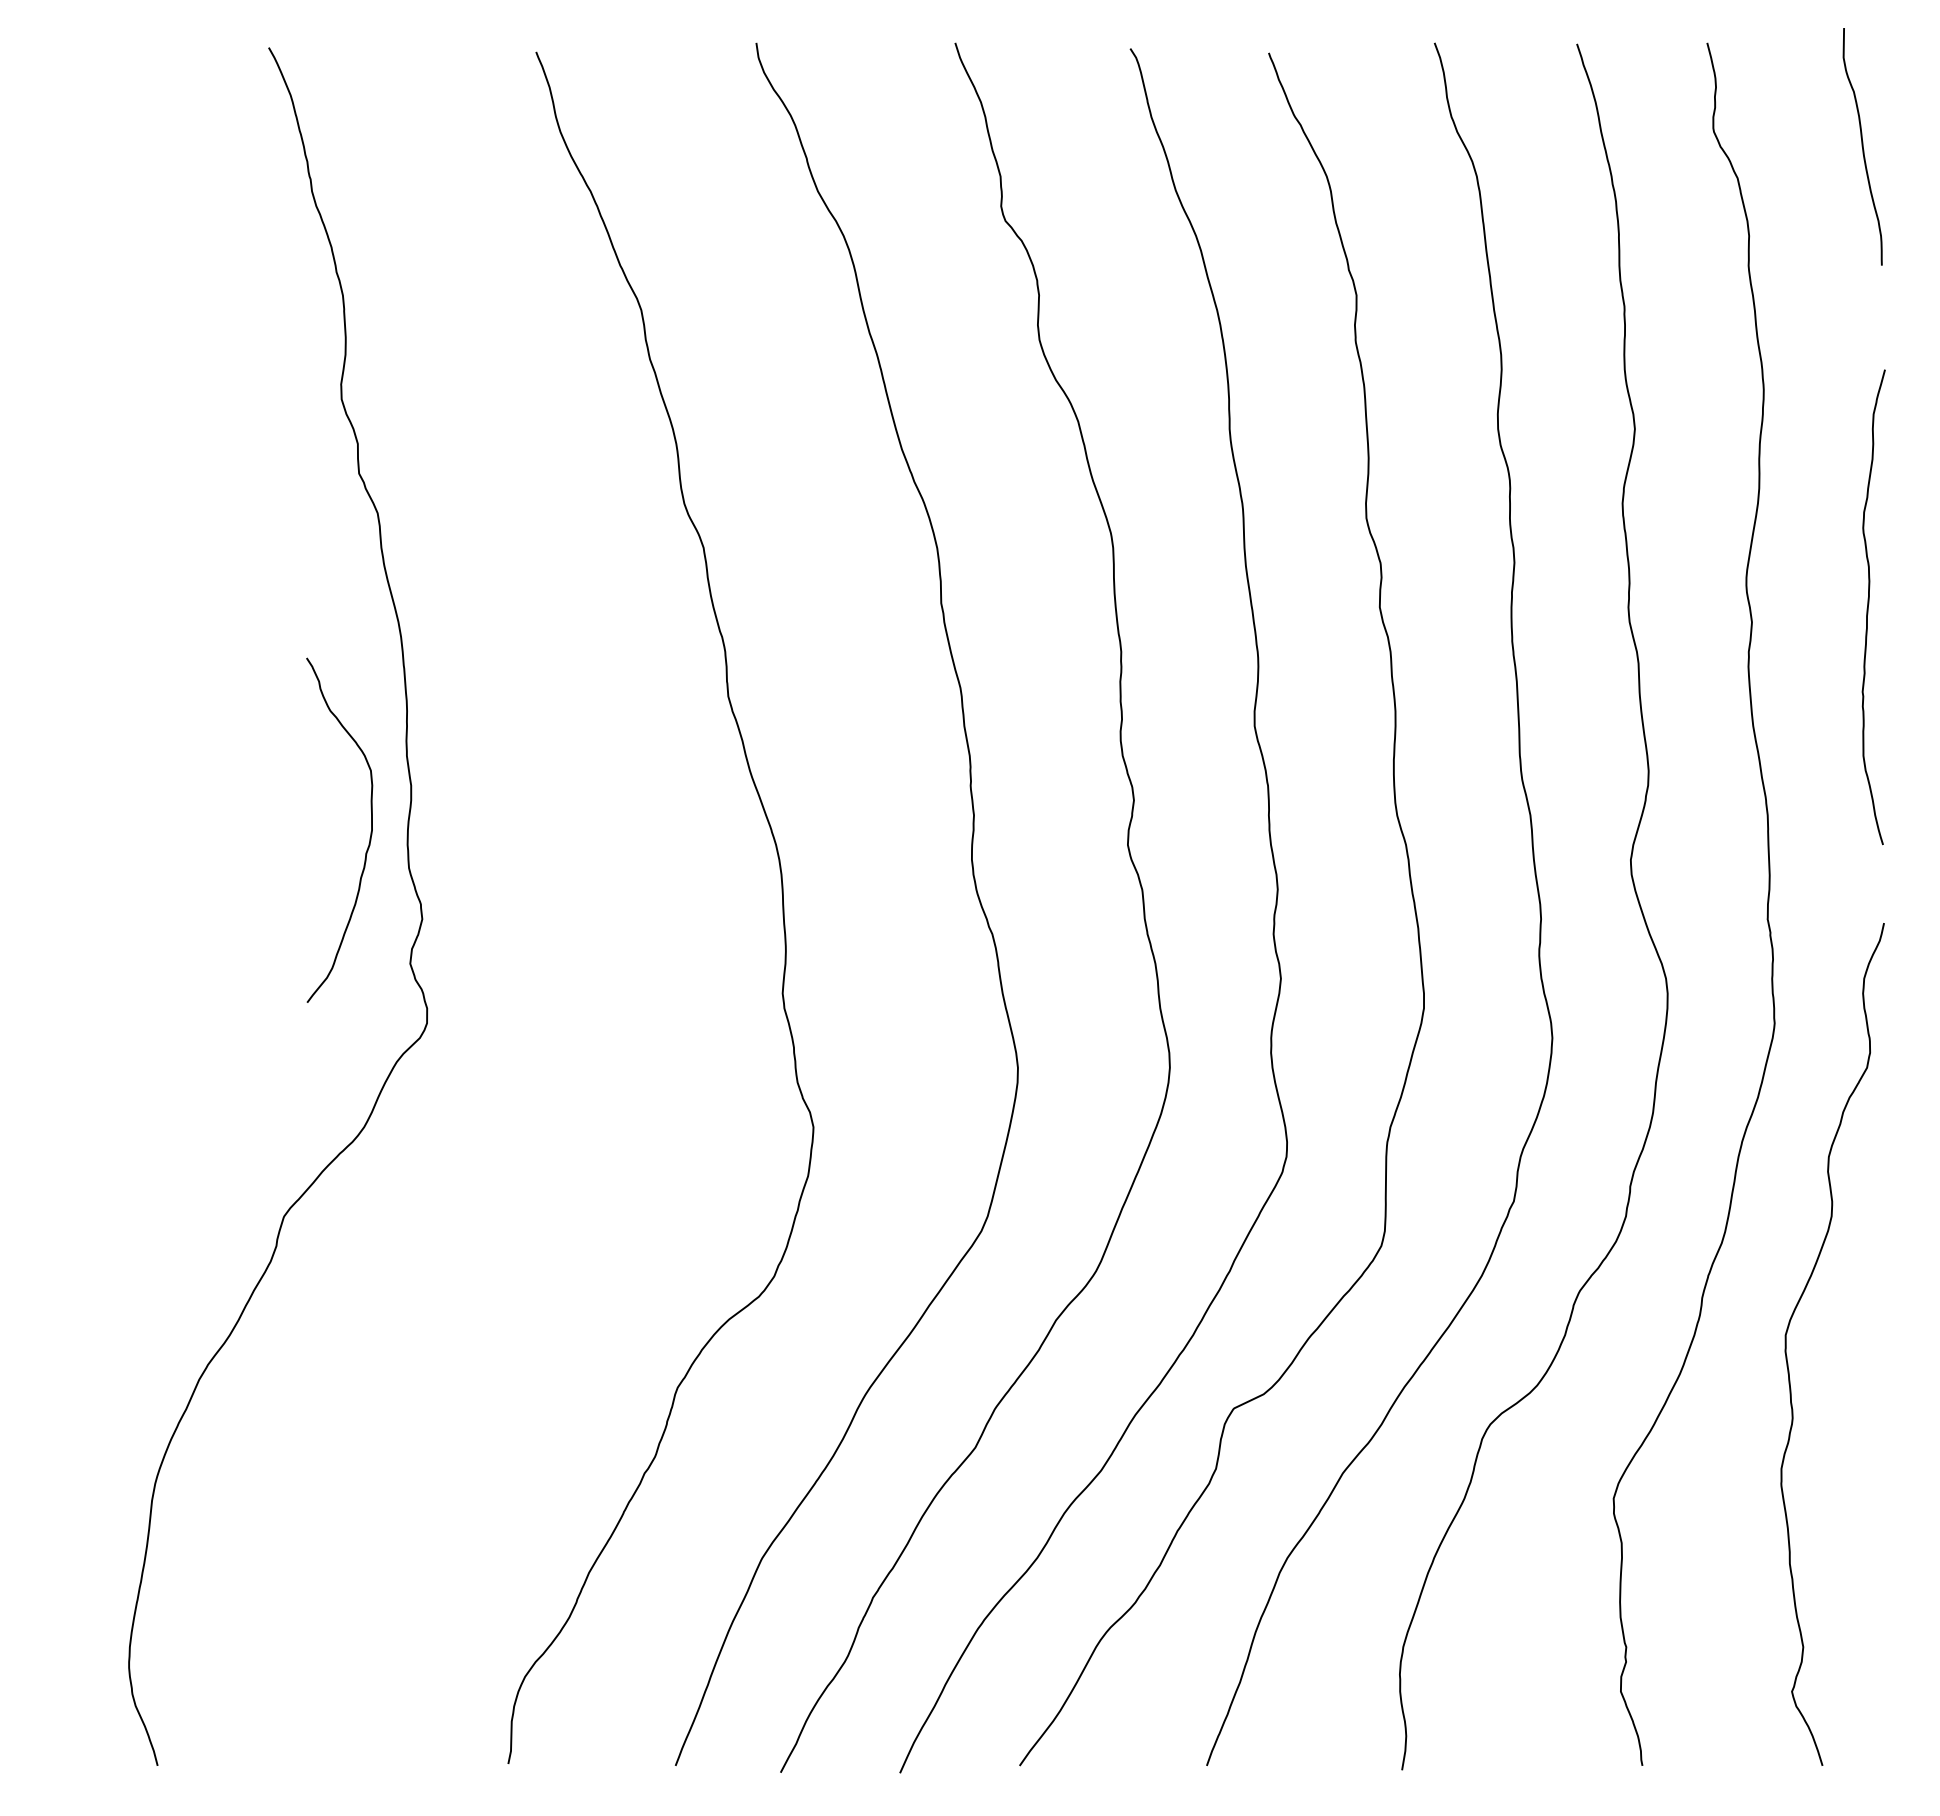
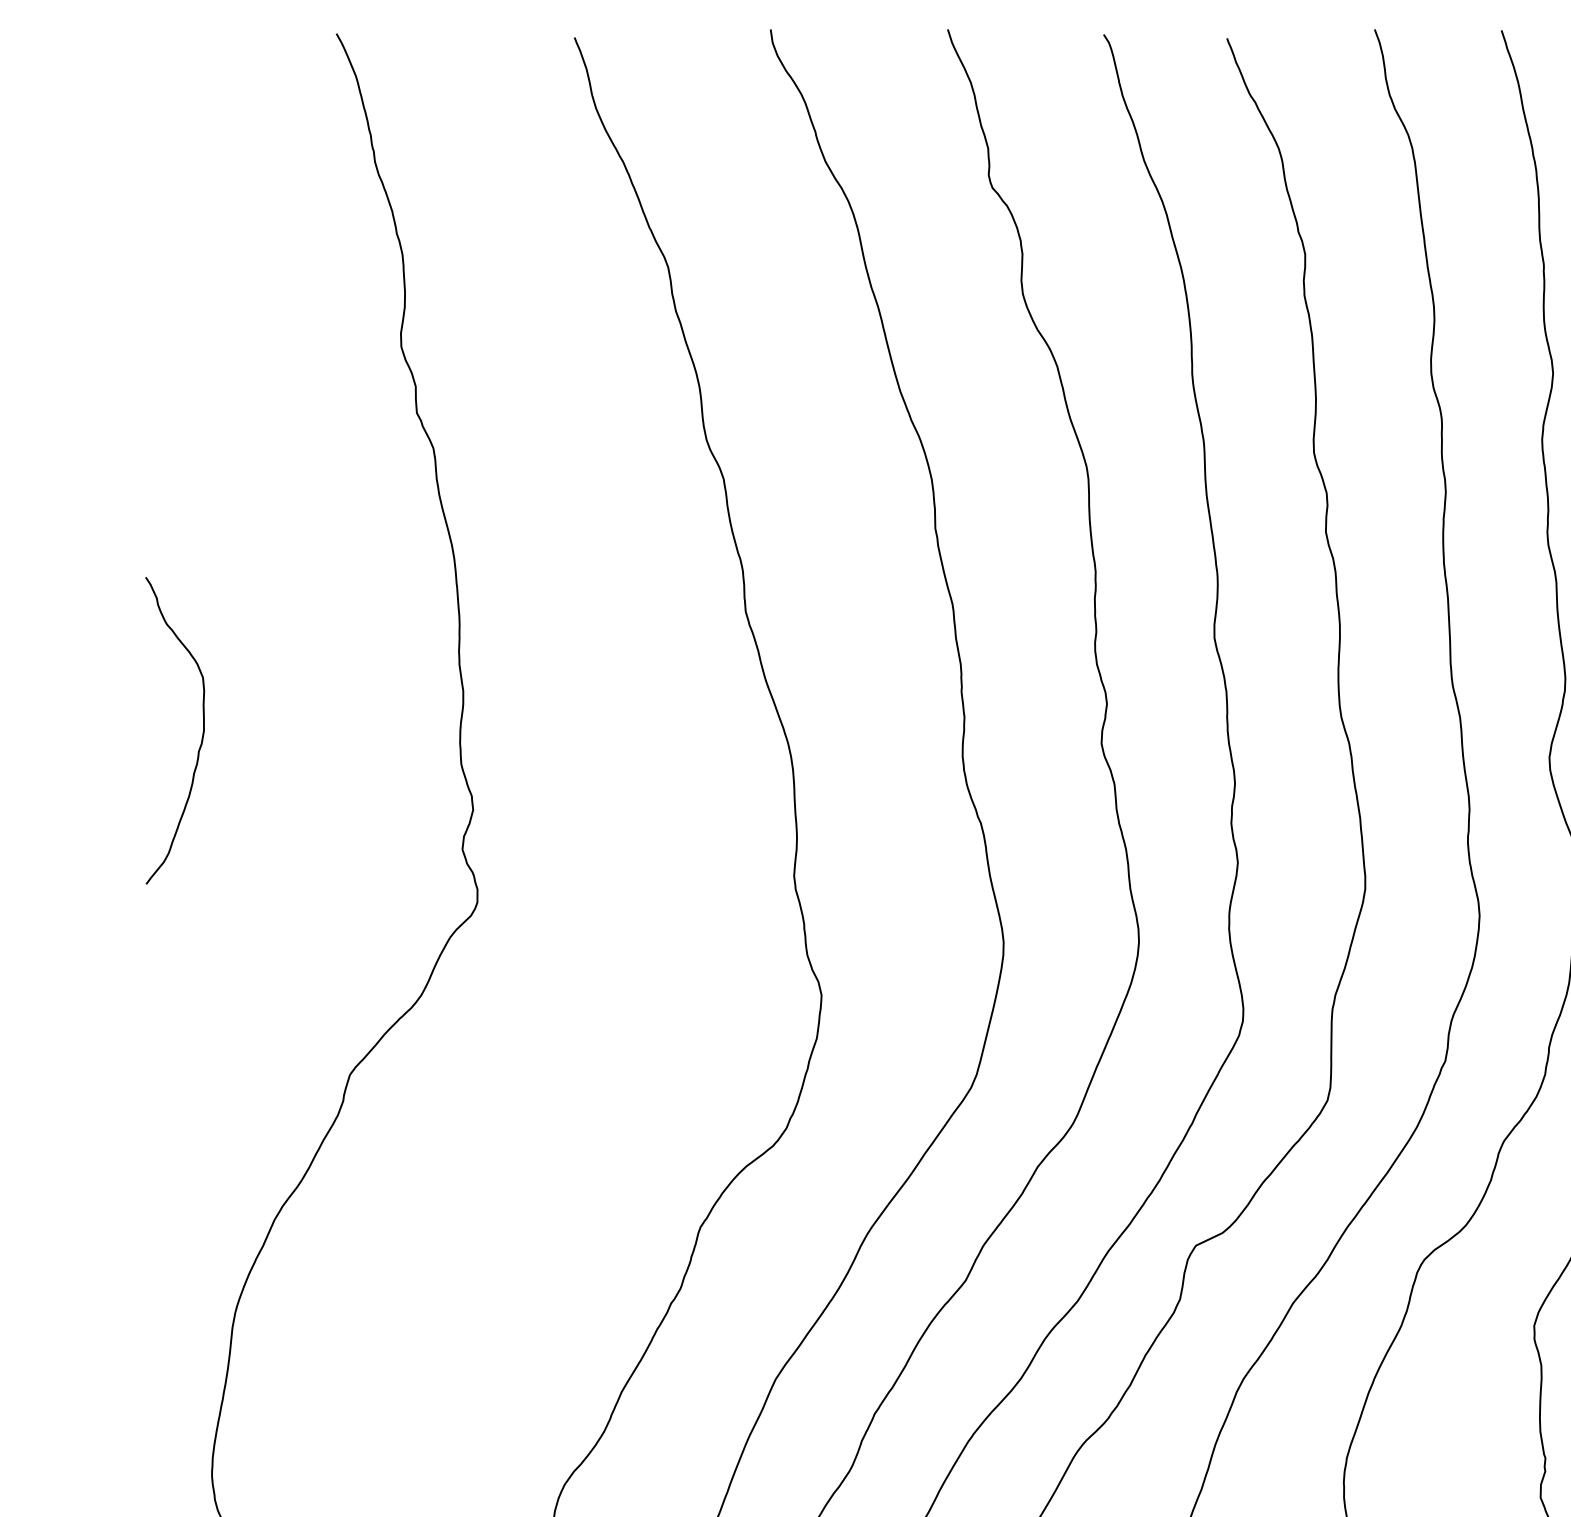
curve: (369, 837) -> (201, 737), moved

